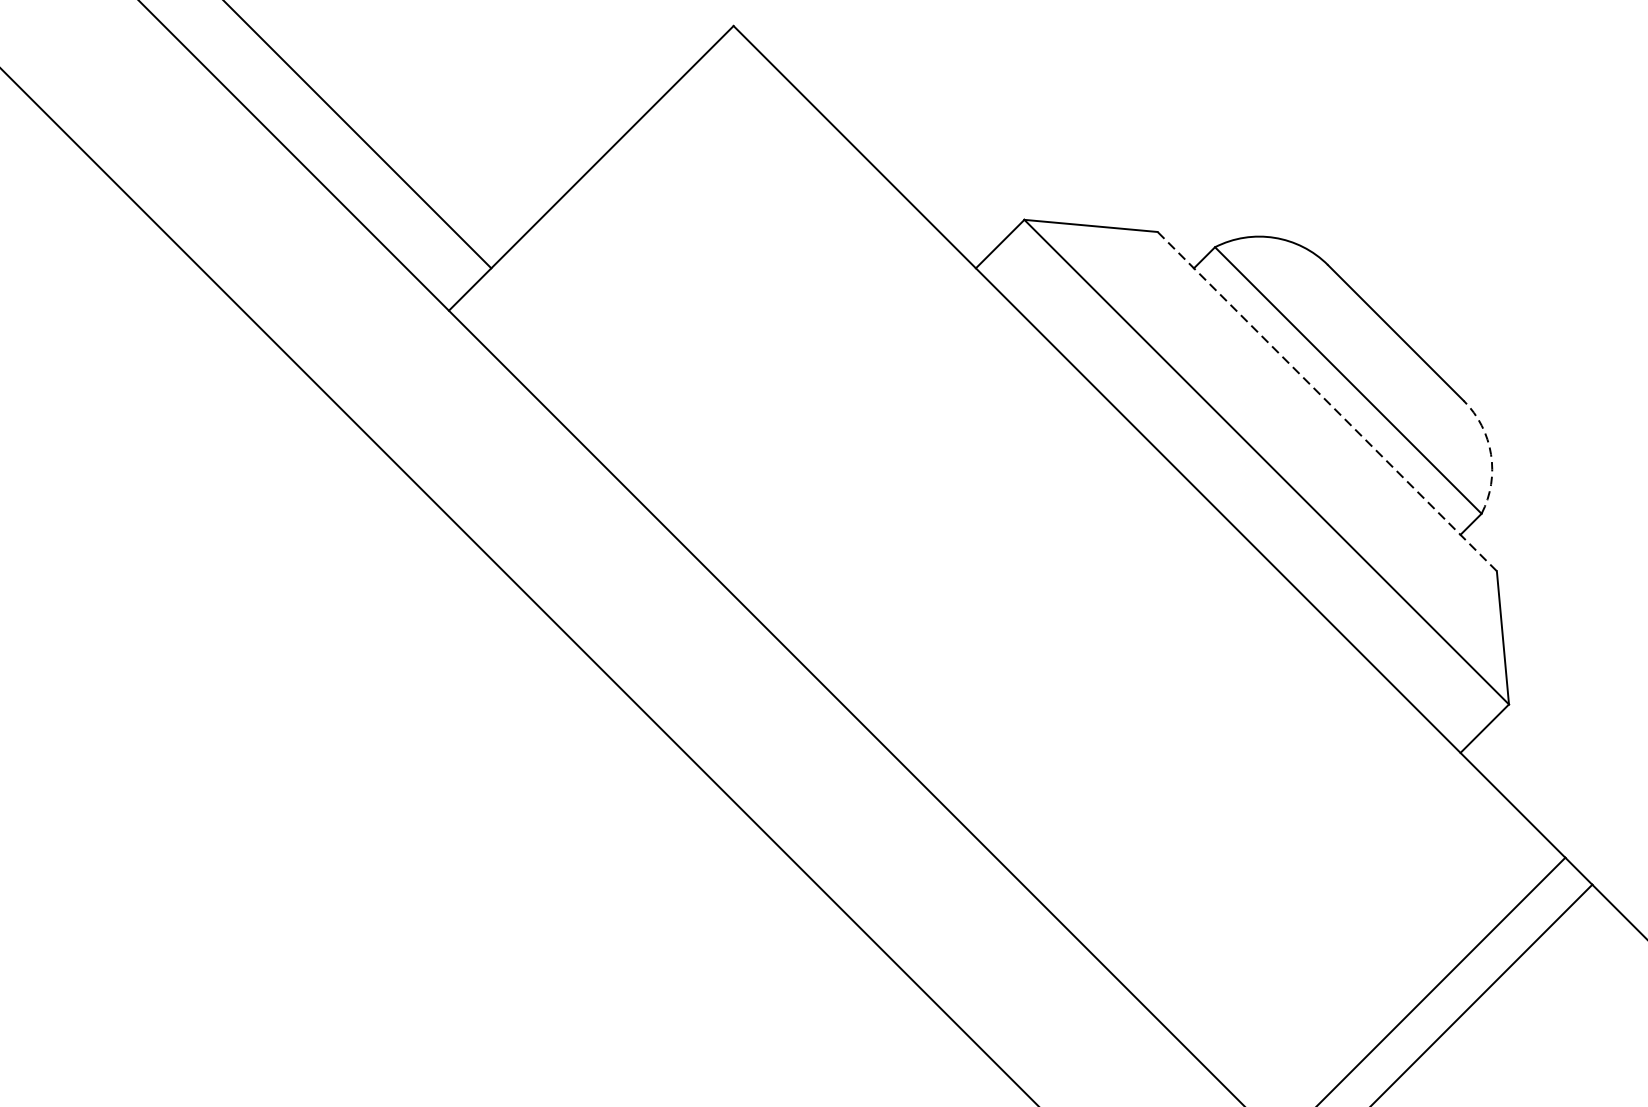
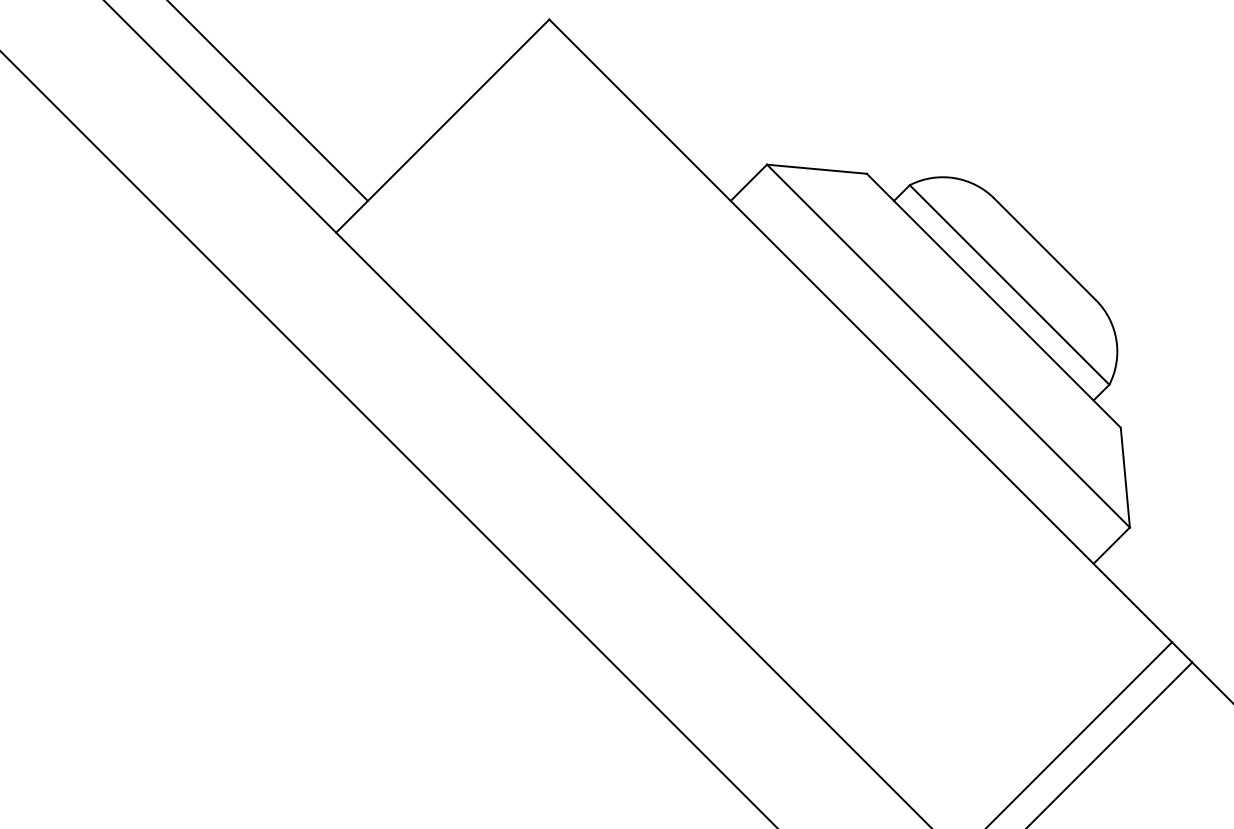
line: (1326, 401) -> (993, 300), dashed -> solid
arc: (1491, 454) -> (1116, 340), dashed -> solid

